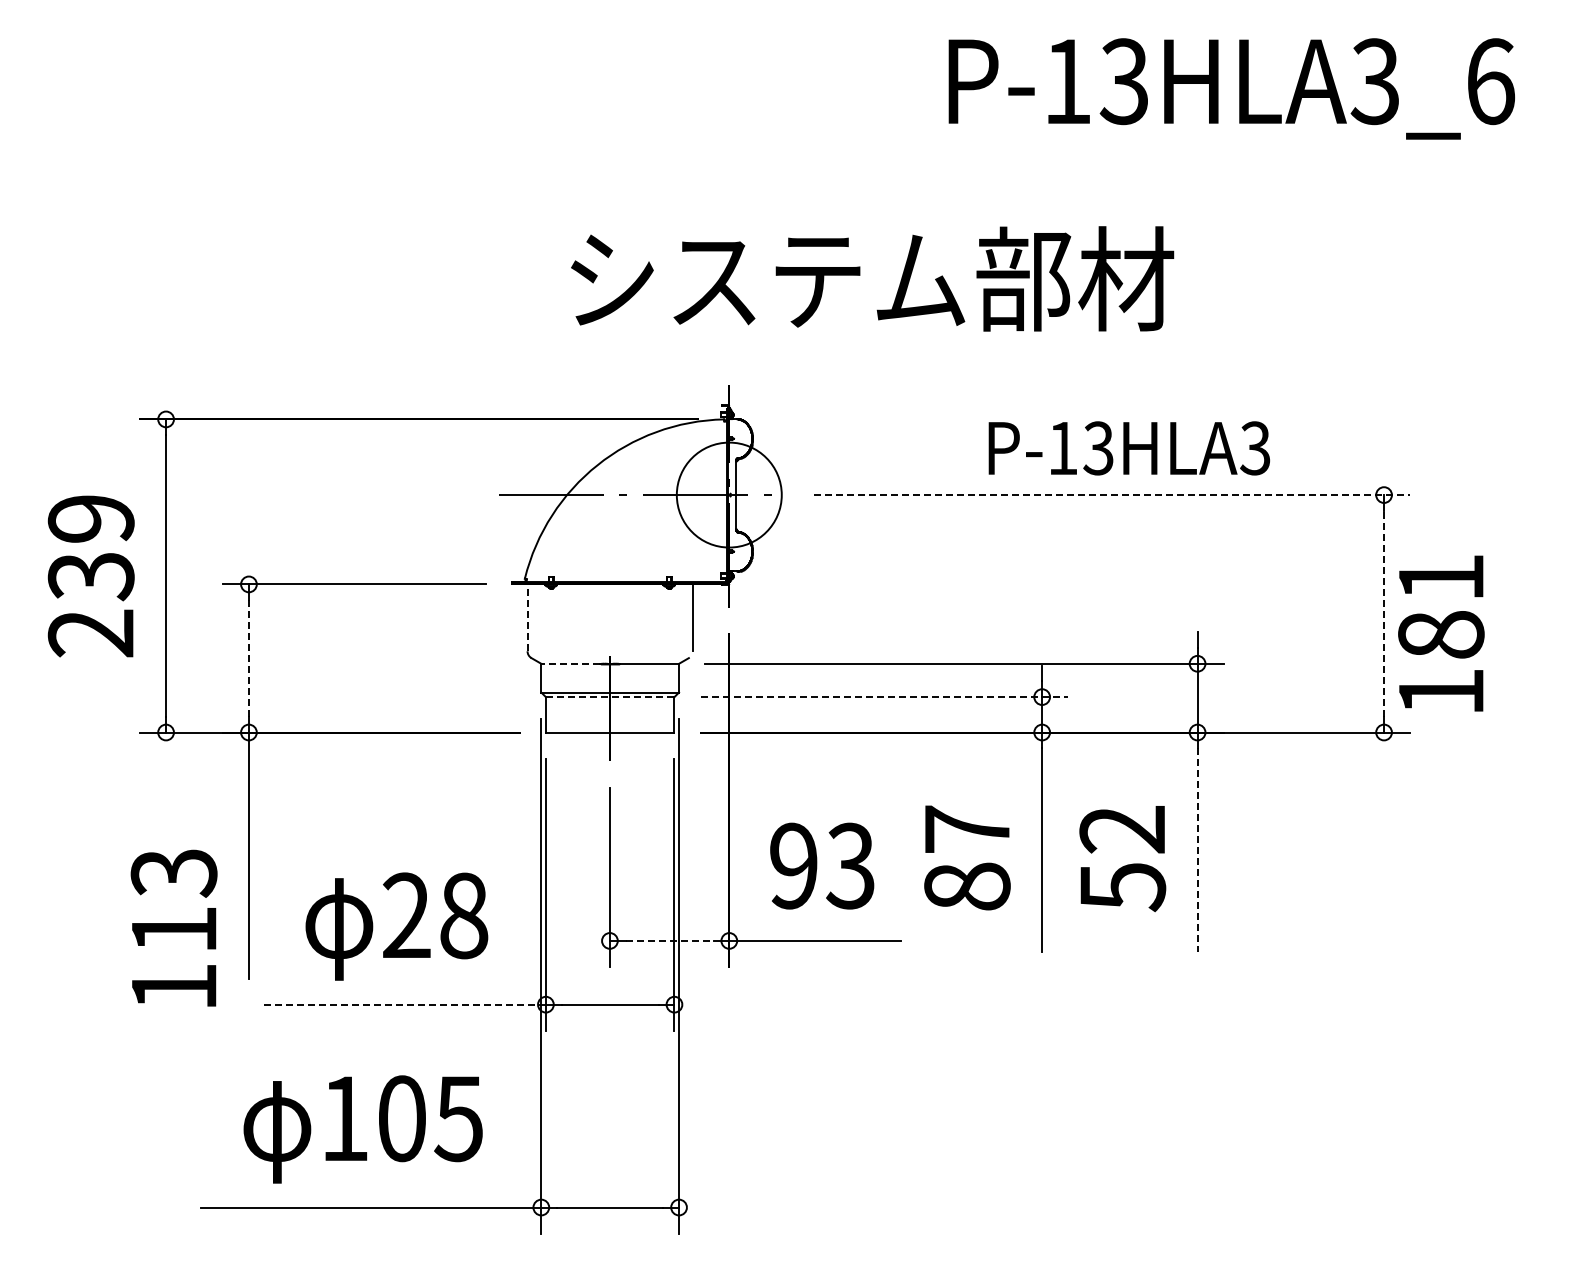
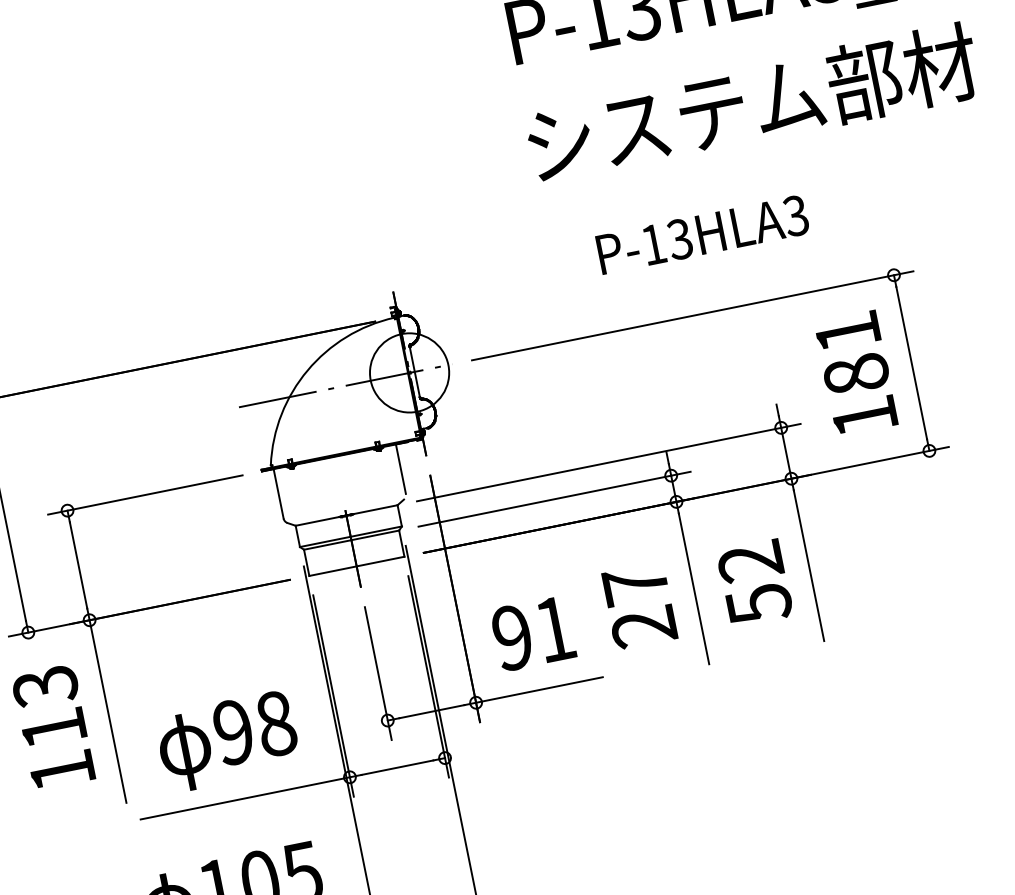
text: (872, 278) -> (752, 103), moved
text: (1128, 448) -> (702, 234), moved
line: (1112, 495) -> (693, 316), dashed -> solid
line: (1384, 613) -> (911, 362), dashed -> solid
line: (527, 617) -> (278, 493), dashed -> solid
text: (1441, 633) -> (856, 373), moved
line: (248, 658) -> (78, 565), dashed -> solid
line: (570, 663) -> (317, 521), dashed -> solid
line: (609, 697) -> (351, 540), dashed -> solid
line: (884, 697) -> (554, 499), dashed -> solid
line: (1197, 850) -> (808, 566), dashed -> solid
text: (850, 865) -> (554, 628), 93 -> 91
text: (967, 886) -> (644, 626), 87 -> 27
text: (406, 915) -> (233, 732), 28 -> 98
text: (173, 927) -> (53, 726), moved
line: (669, 940) -> (431, 711), dashed -> solid
line: (403, 1004) -> (244, 798), dashed -> solid

